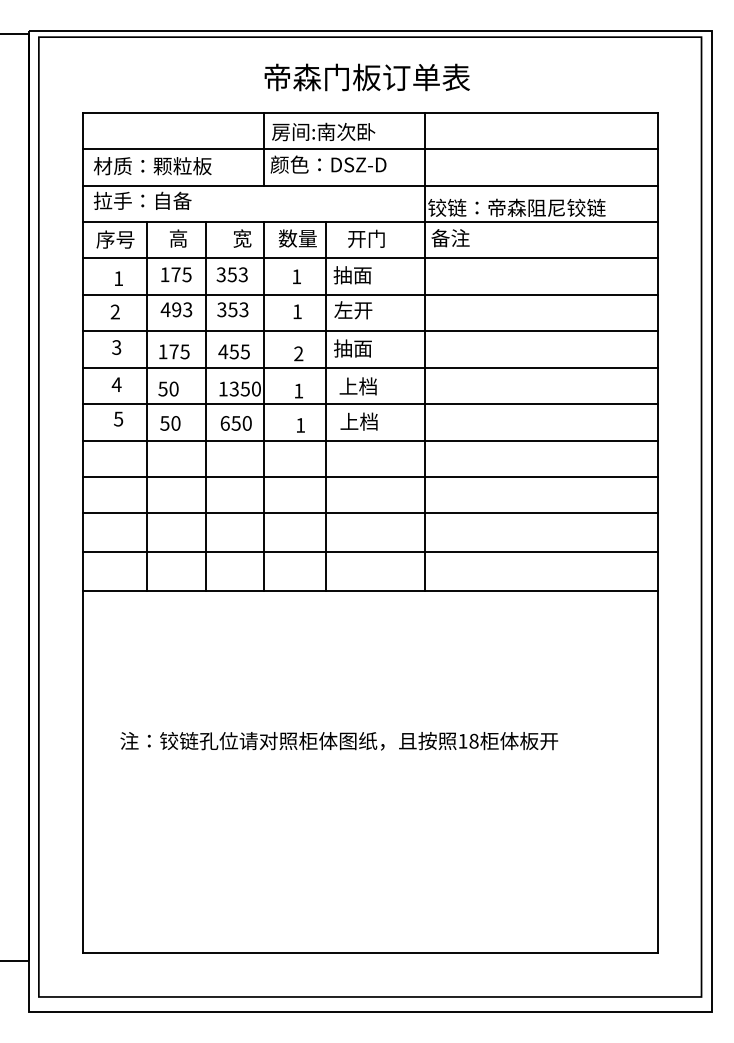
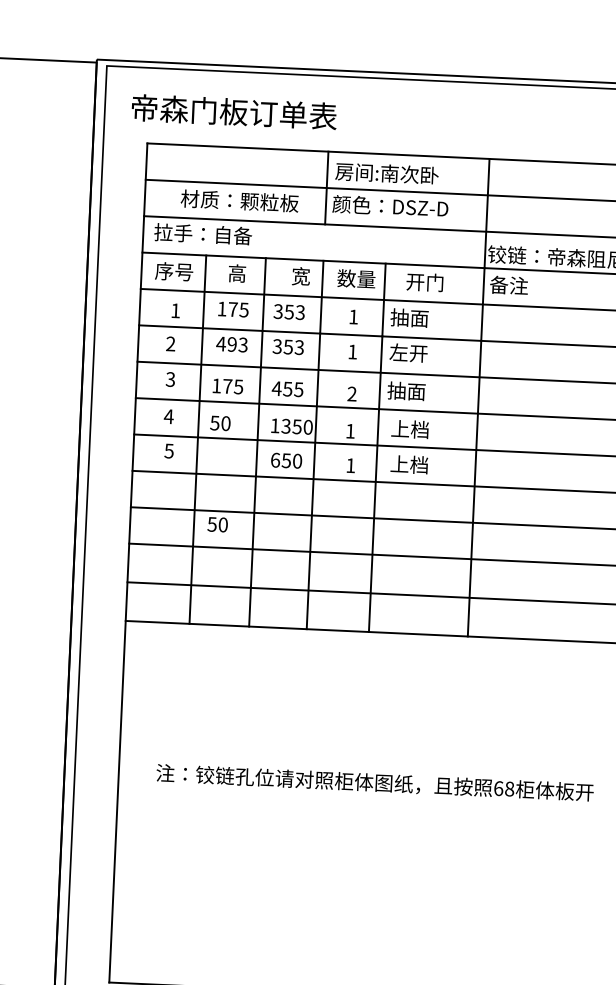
text: (366, 77) -> (233, 112), moved
text: (152, 166) -> (239, 201), moved
text: (170, 423) -> (217, 524), moved
text: (462, 740) -> (498, 787), 18 -> 68

